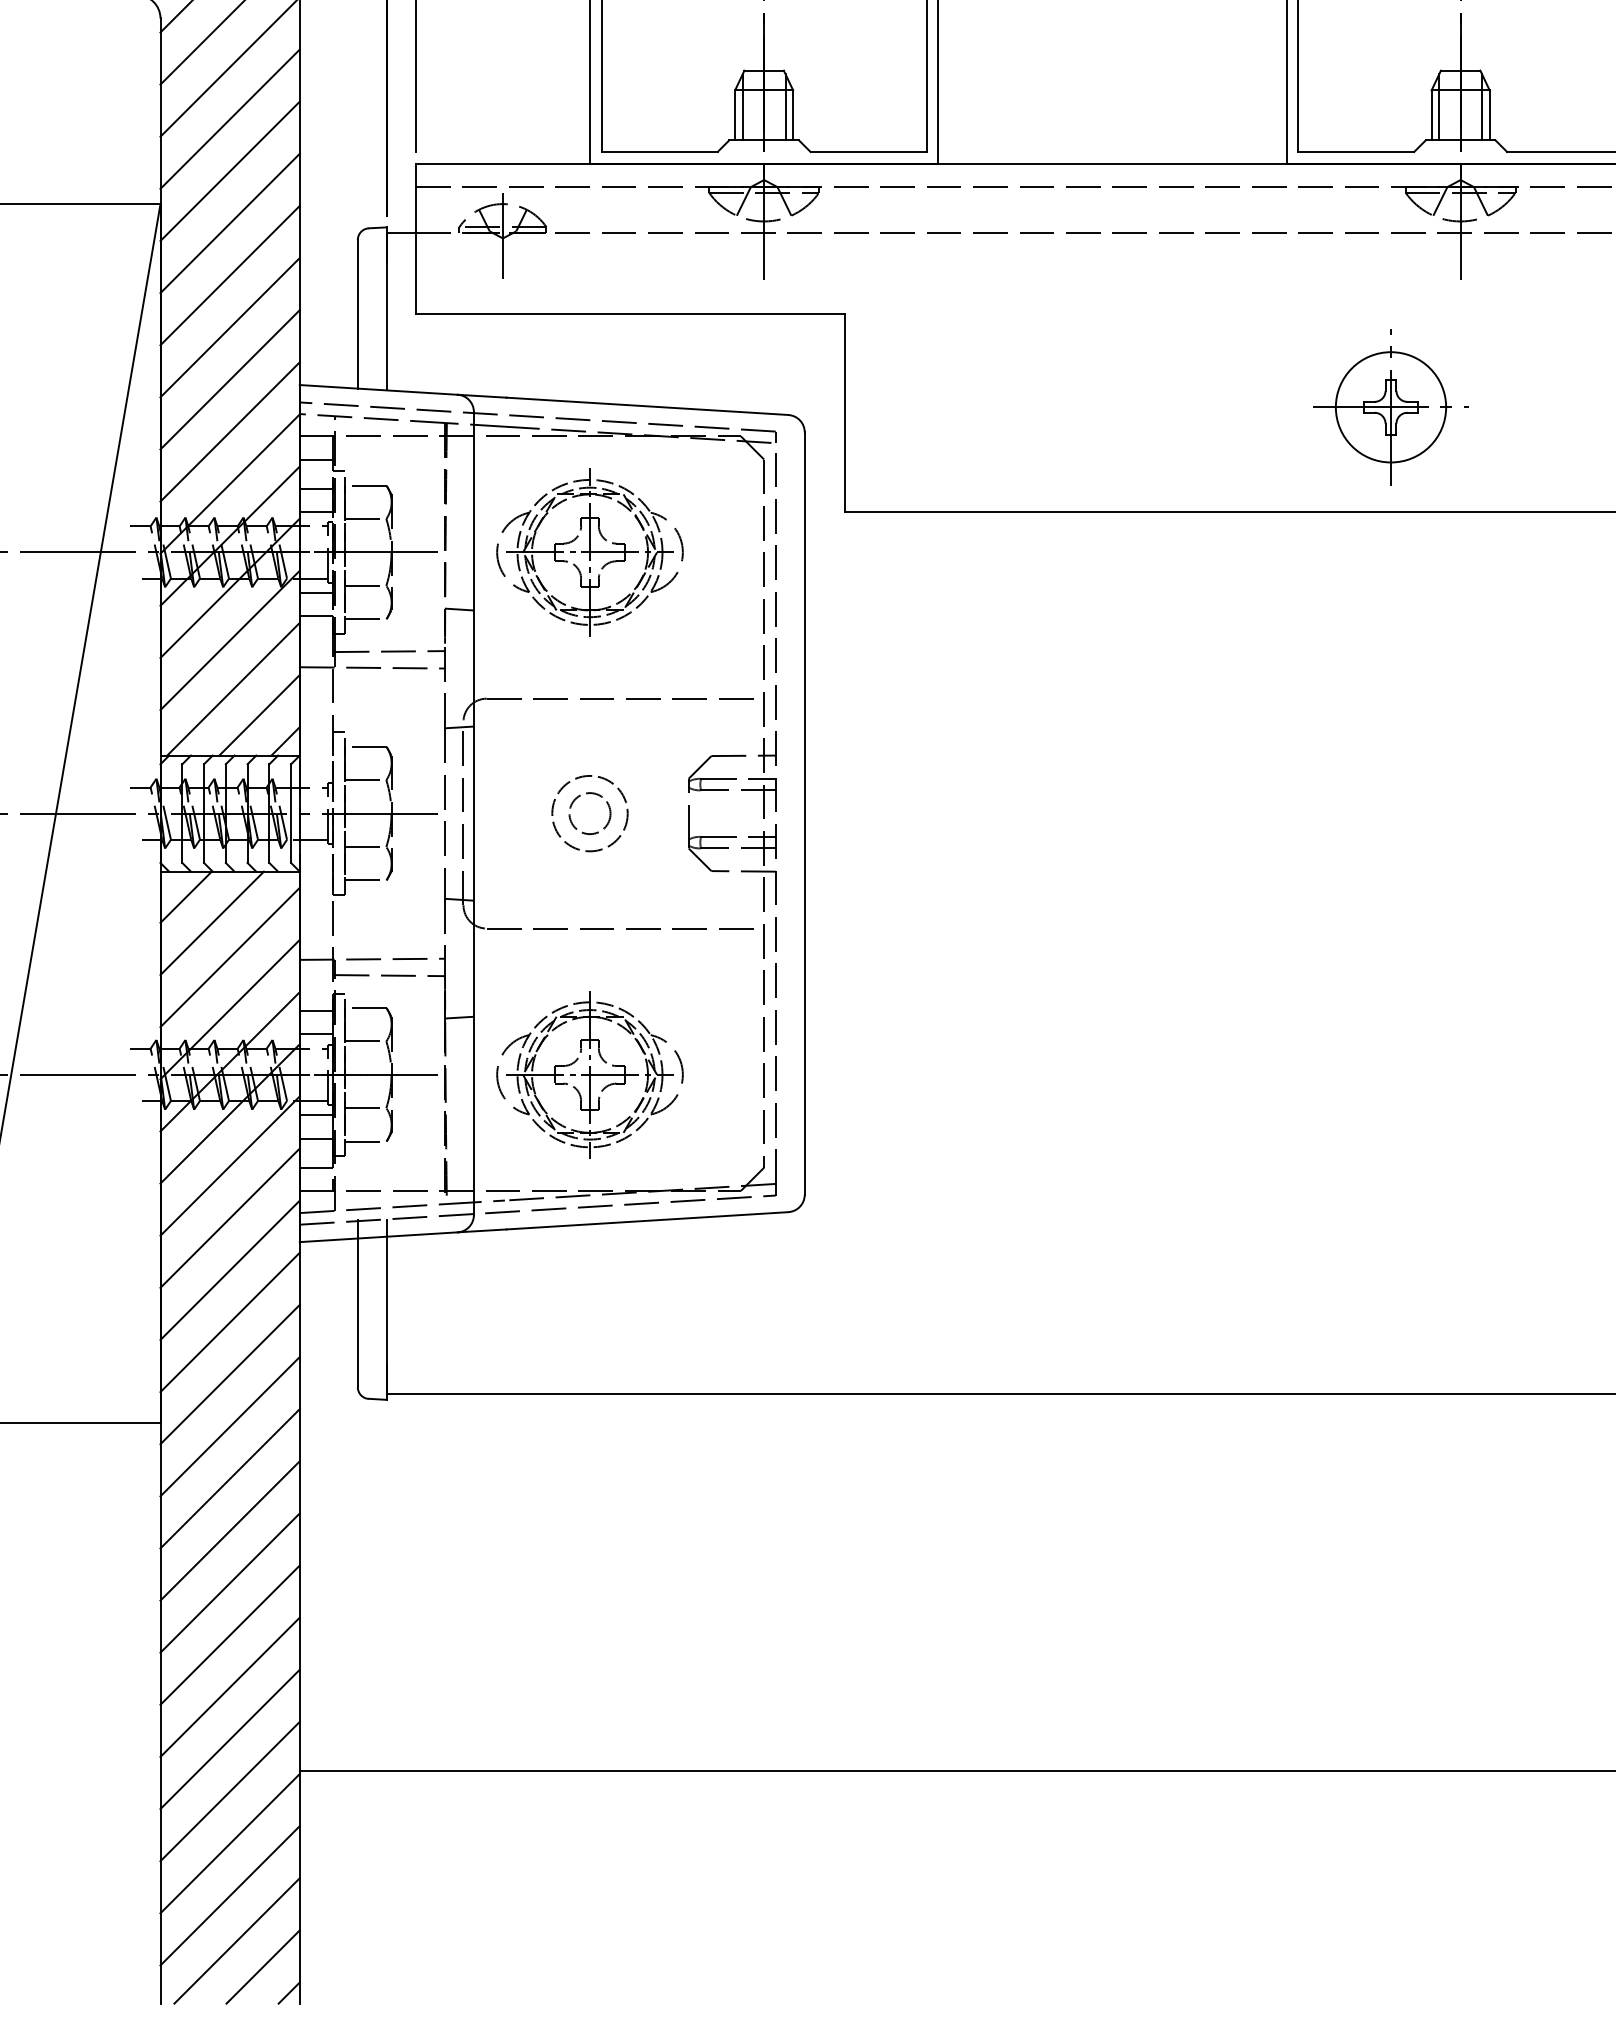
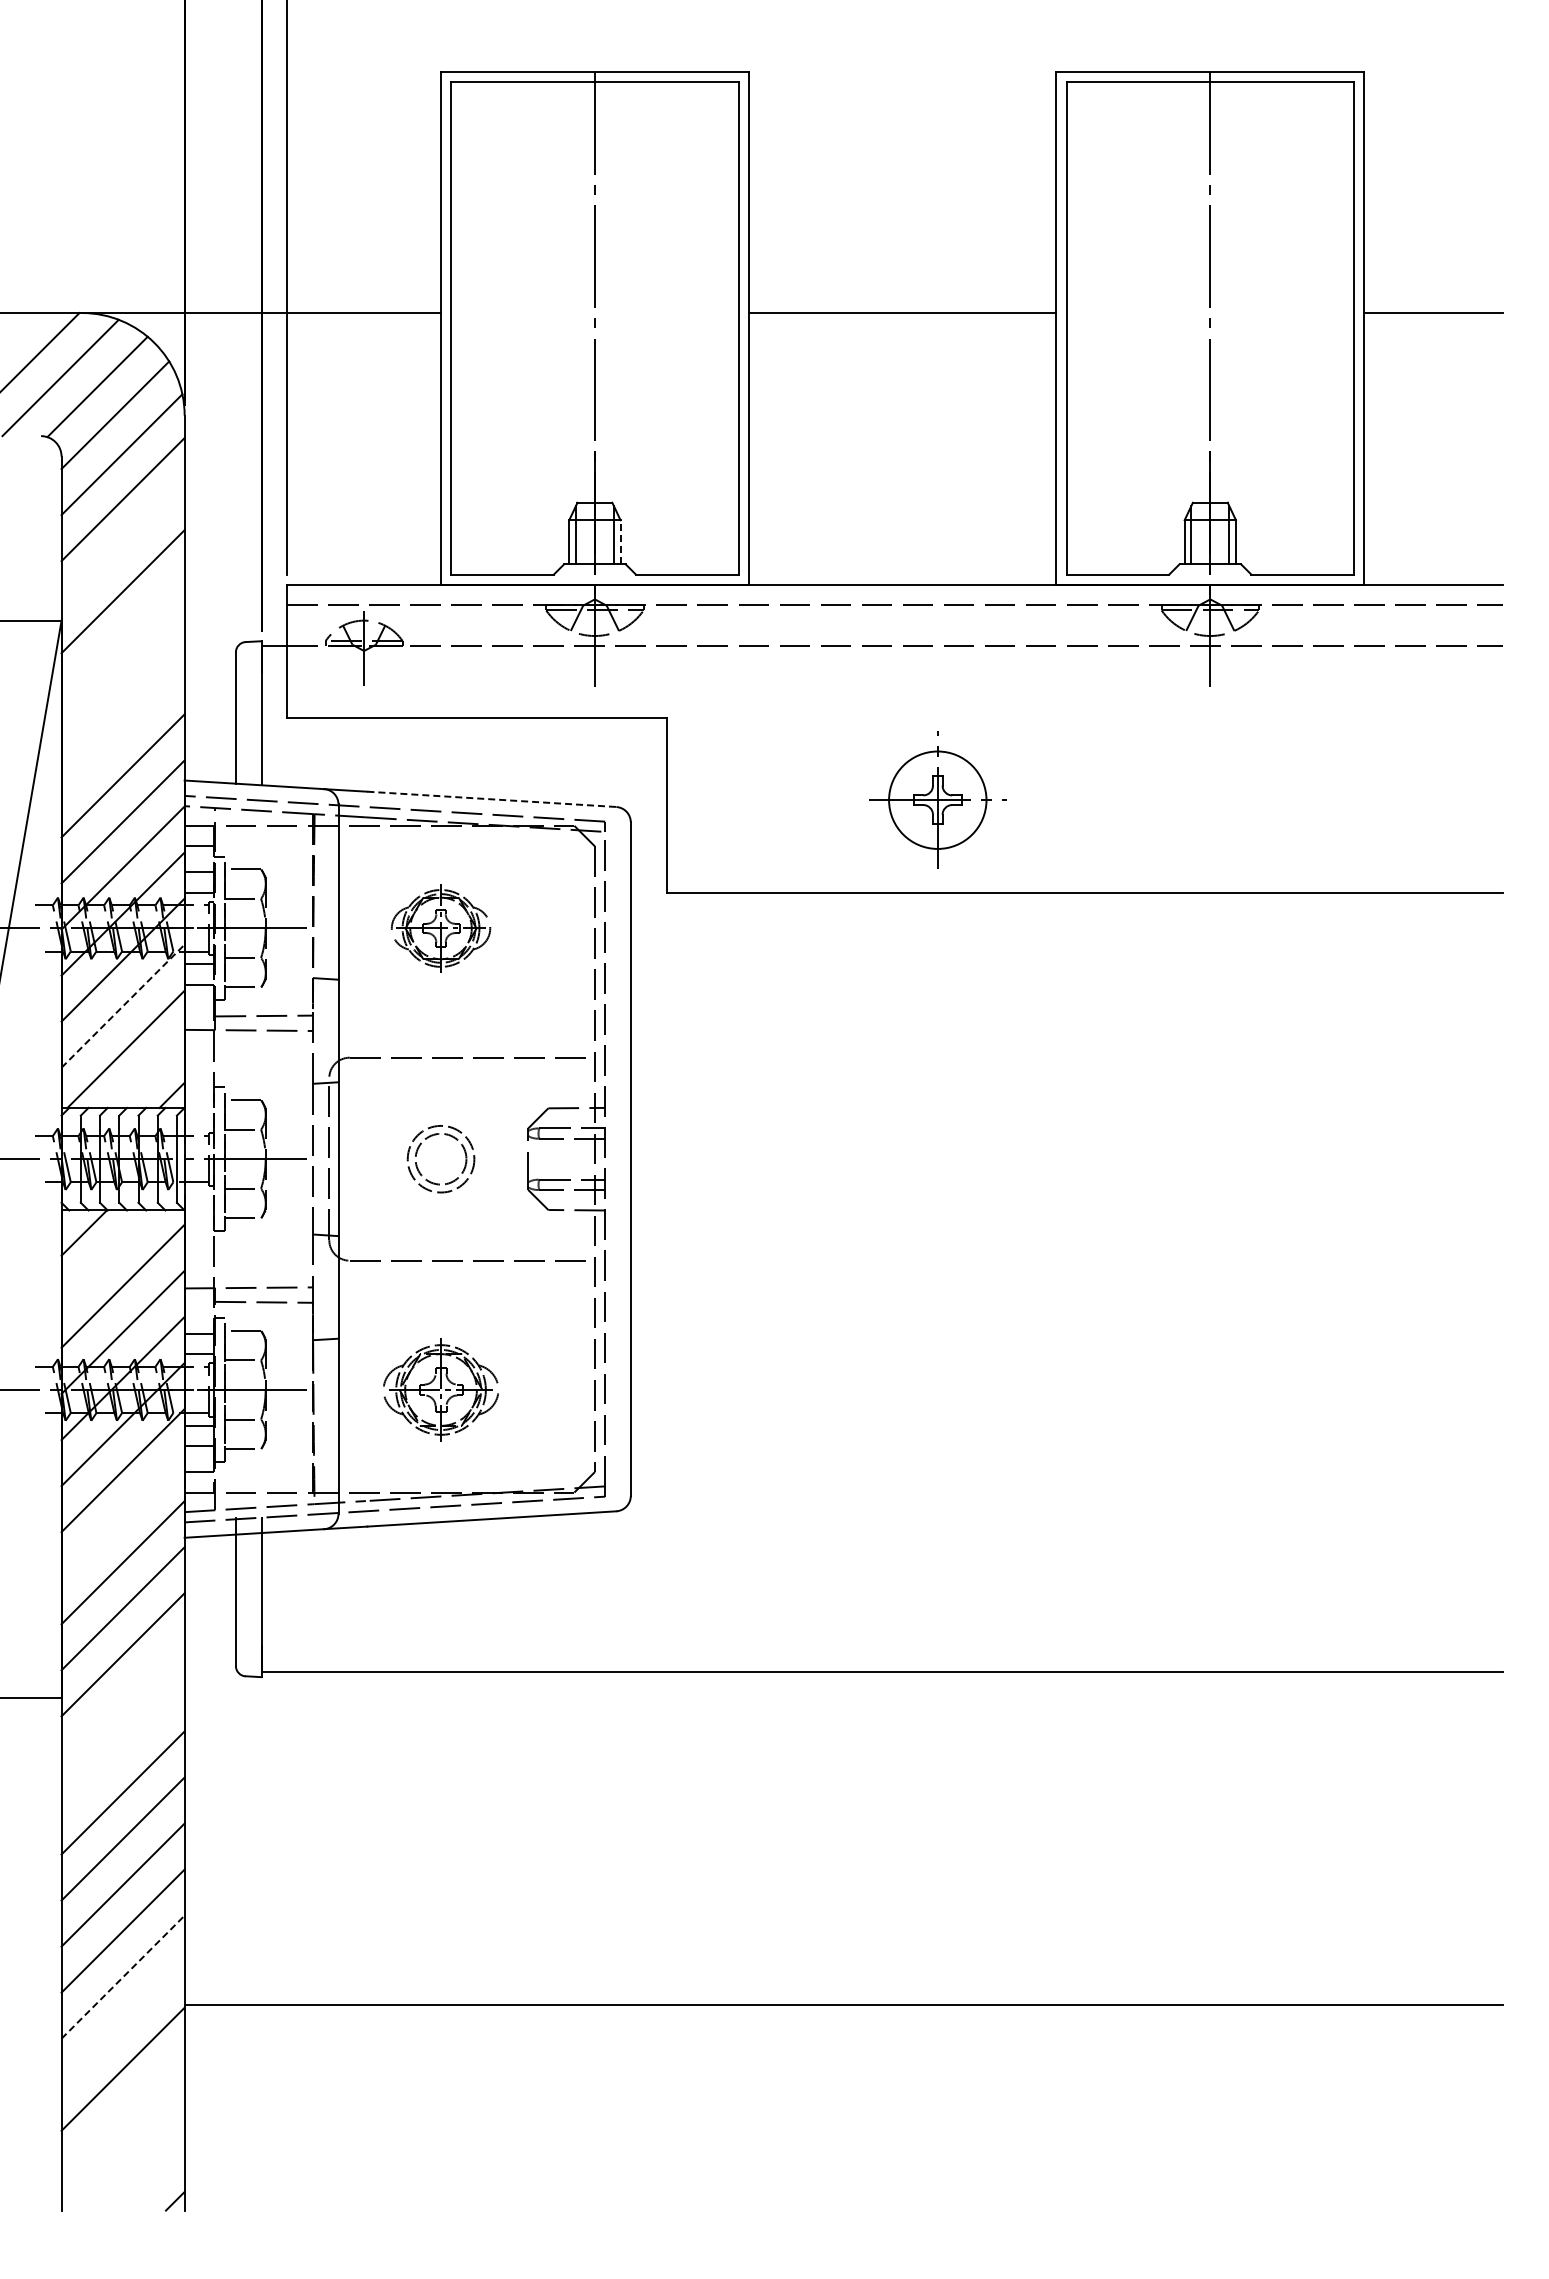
line: (793, 114) -> (620, 541), solid -> dashed
line: (229, 119) -> (122, 545), removed
line: (229, 223) -> (122, 637), removed
line: (229, 275) -> (122, 683), removed
line: (229, 327) -> (122, 729), removed
line: (647, 406) -> (491, 799), solid -> dashed
part: (1390, 406) -> (937, 799), moved
part: (589, 552) -> (440, 928), size x0.6
line: (230, 639) -> (123, 1005), solid -> dashed
line: (258, 714) -> (148, 1071), removed
circle: (589, 813) -> (440, 1159), size x1.4
line: (211, 922) -> (106, 1255), removed
part: (589, 1074) -> (440, 1389), size x0.7
line: (229, 1218) -> (122, 1516), removed
line: (229, 1426) -> (122, 1700), removed
line: (229, 1478) -> (122, 1746), removed
line: (230, 1738) -> (123, 1976), solid -> dashed
line: (229, 1790) -> (122, 2022), removed
line: (229, 1894) -> (122, 2114), removed
line: (236, 1940) -> (128, 2154), removed
line: (262, 1966) -> (151, 2177), removed

